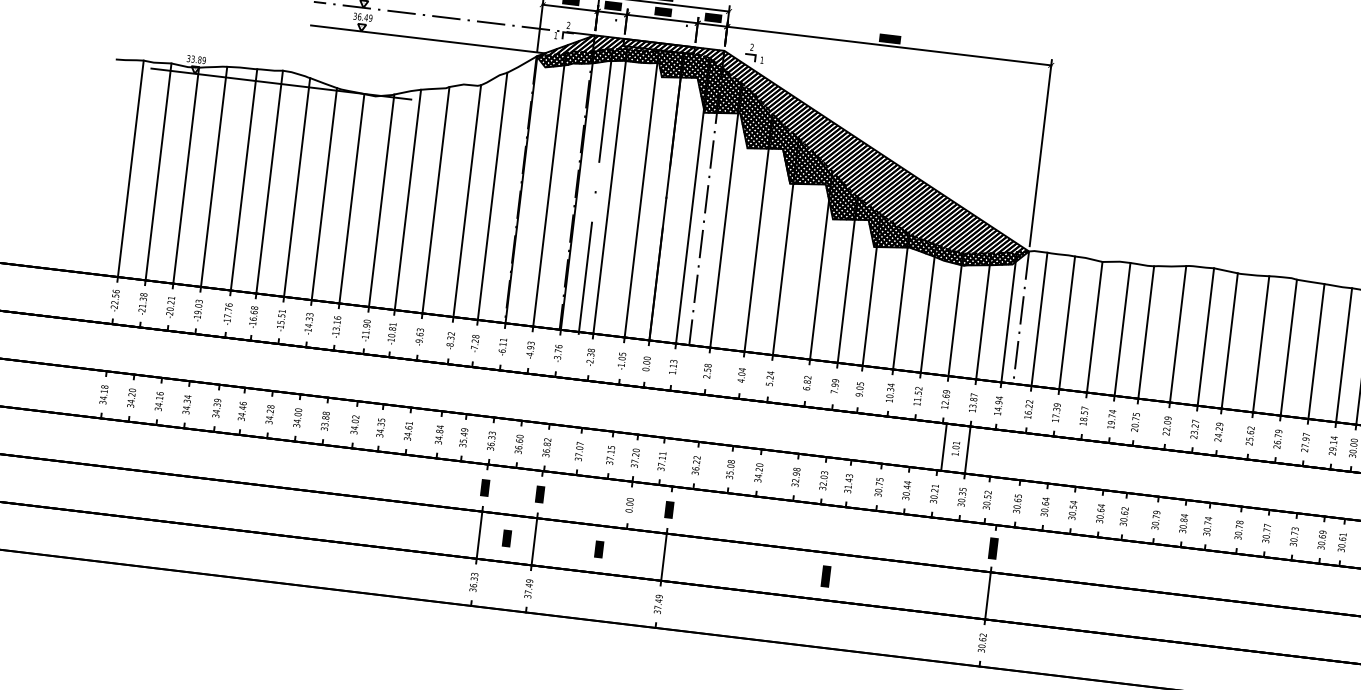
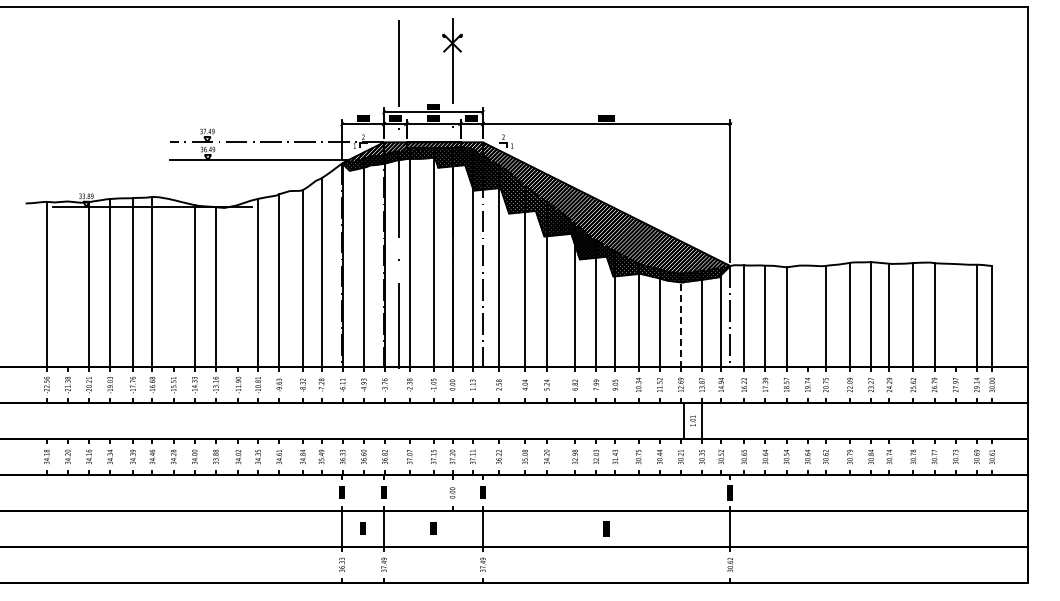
line: (157, 172) -> (67, 284), removed
line: (296, 187) -> (173, 283), removed
line: (381, 200) -> (238, 285), removed
line: (955, 315) -> (680, 320), solid -> dashed
line: (1122, 329) -> (807, 316), removed
line: (1316, 351) -> (955, 315), removed

